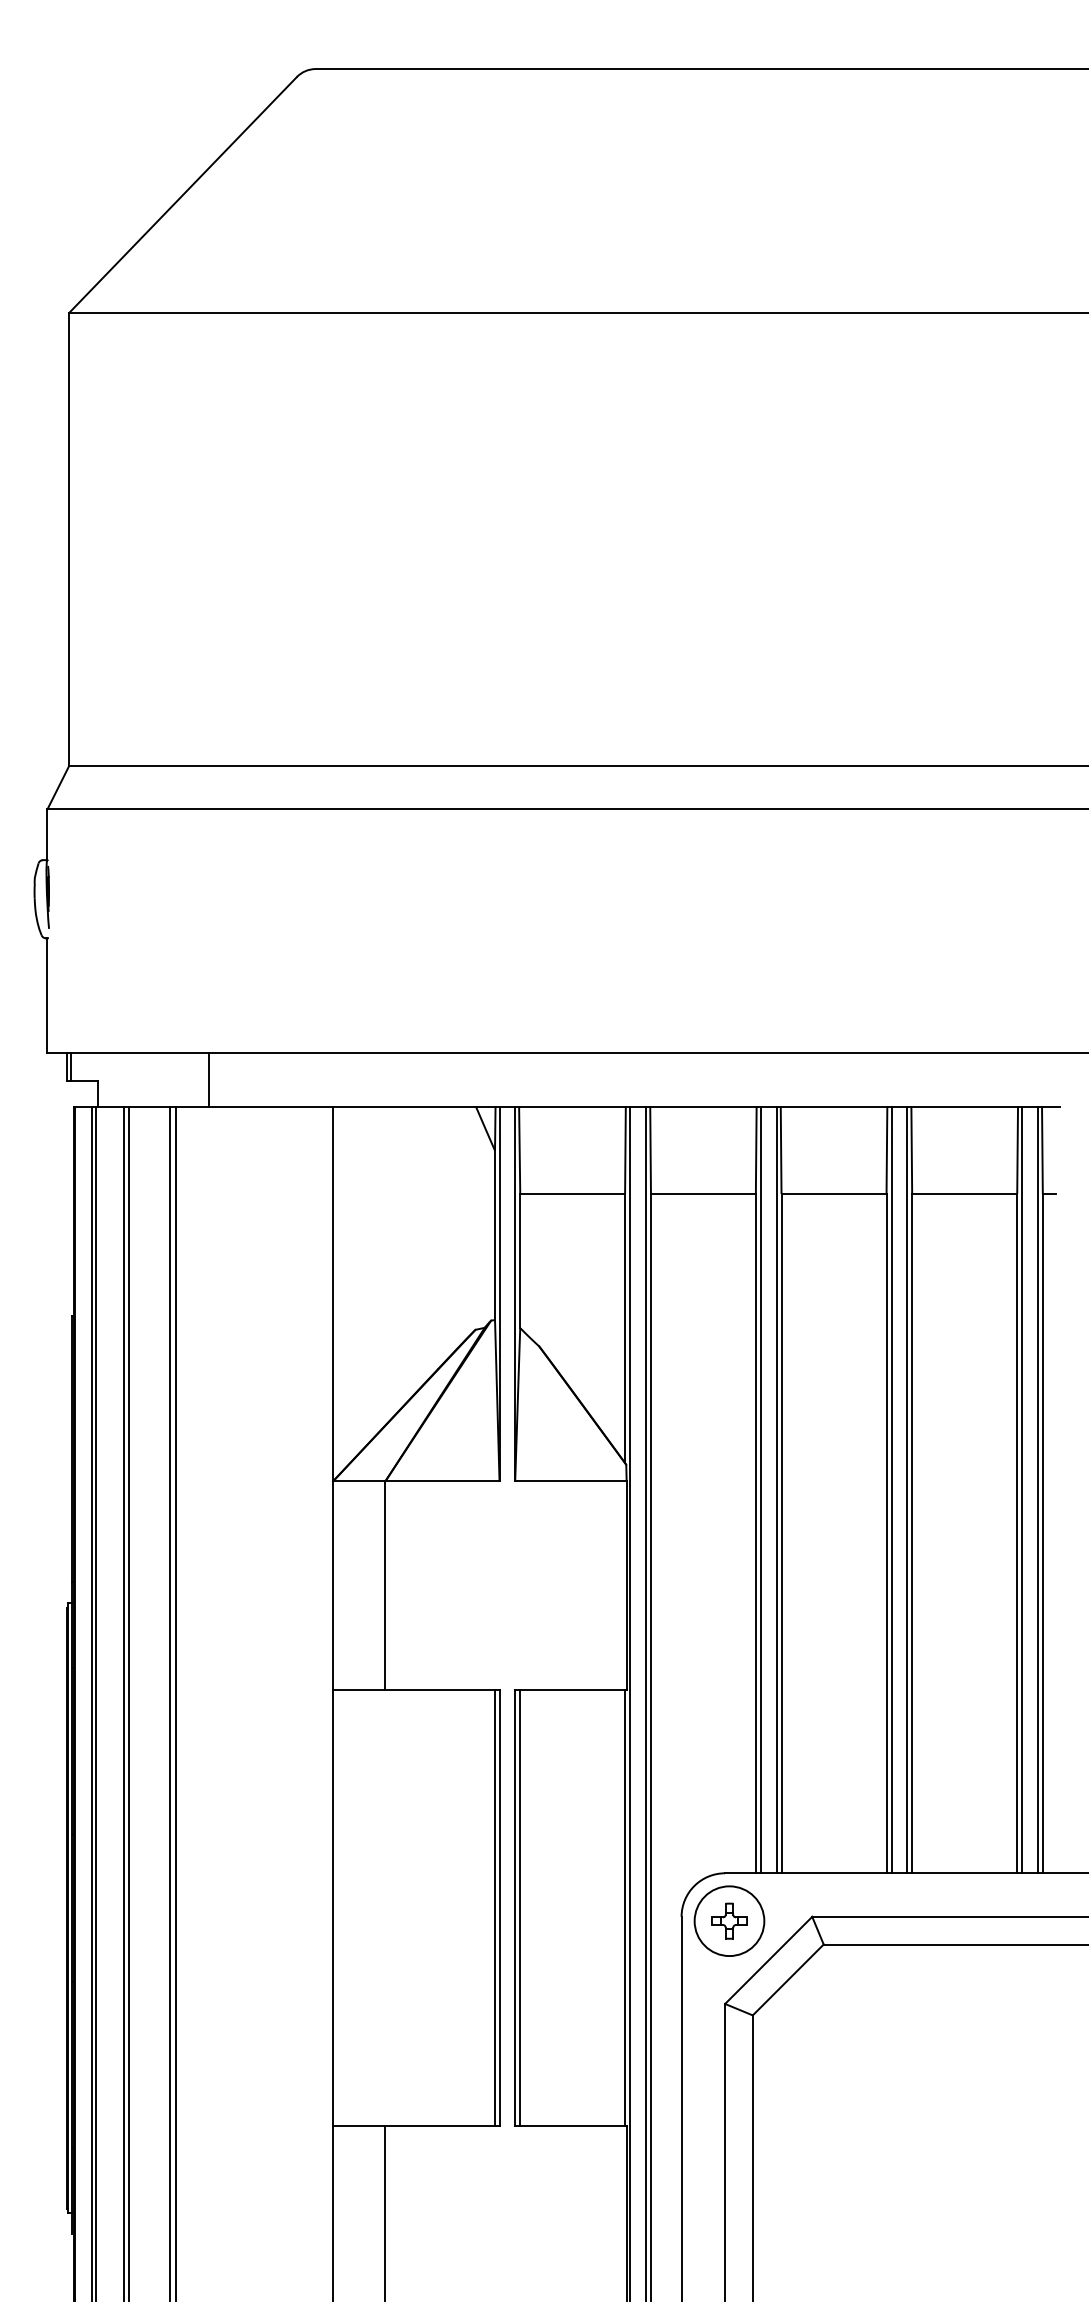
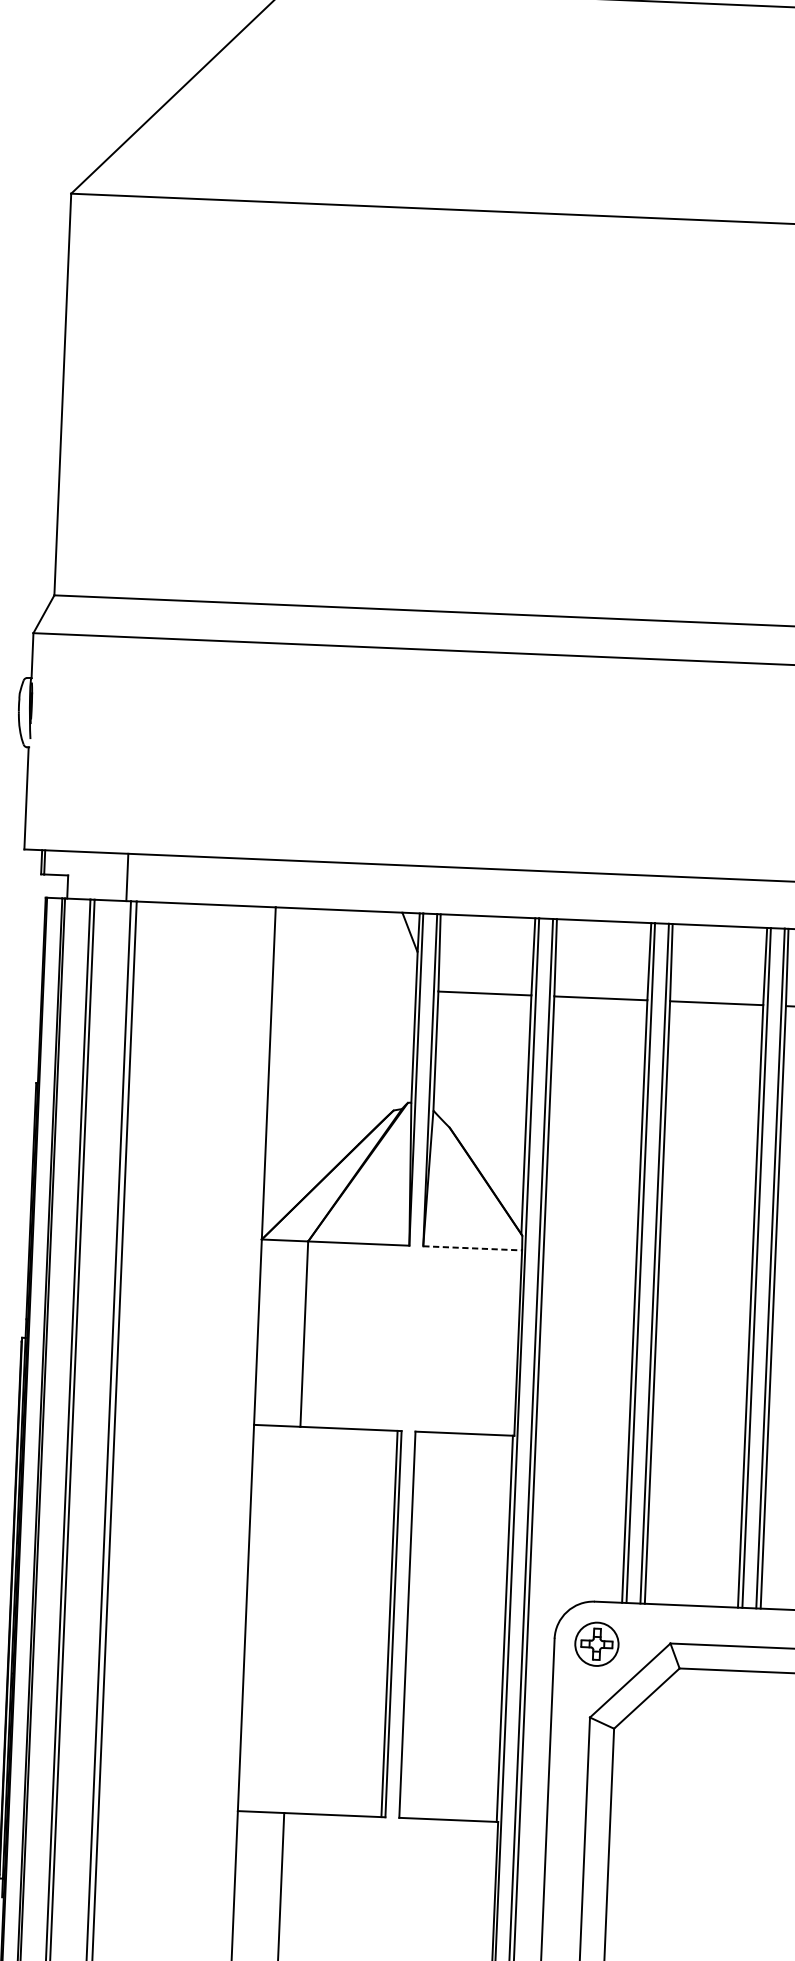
line: (208, 1079) -> (127, 876), moved
line: (570, 1481) -> (472, 1248), solid -> dashed
line: (520, 1907) -> (412, 1624), removed
circle: (729, 1921) -> (596, 1644), size x0.7

